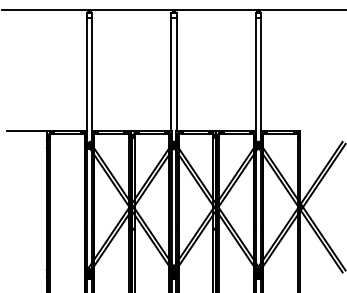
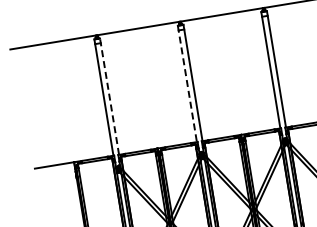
line: (92, 72) -> (109, 96), solid -> dashed
line: (171, 72) -> (187, 83), solid -> dashed

